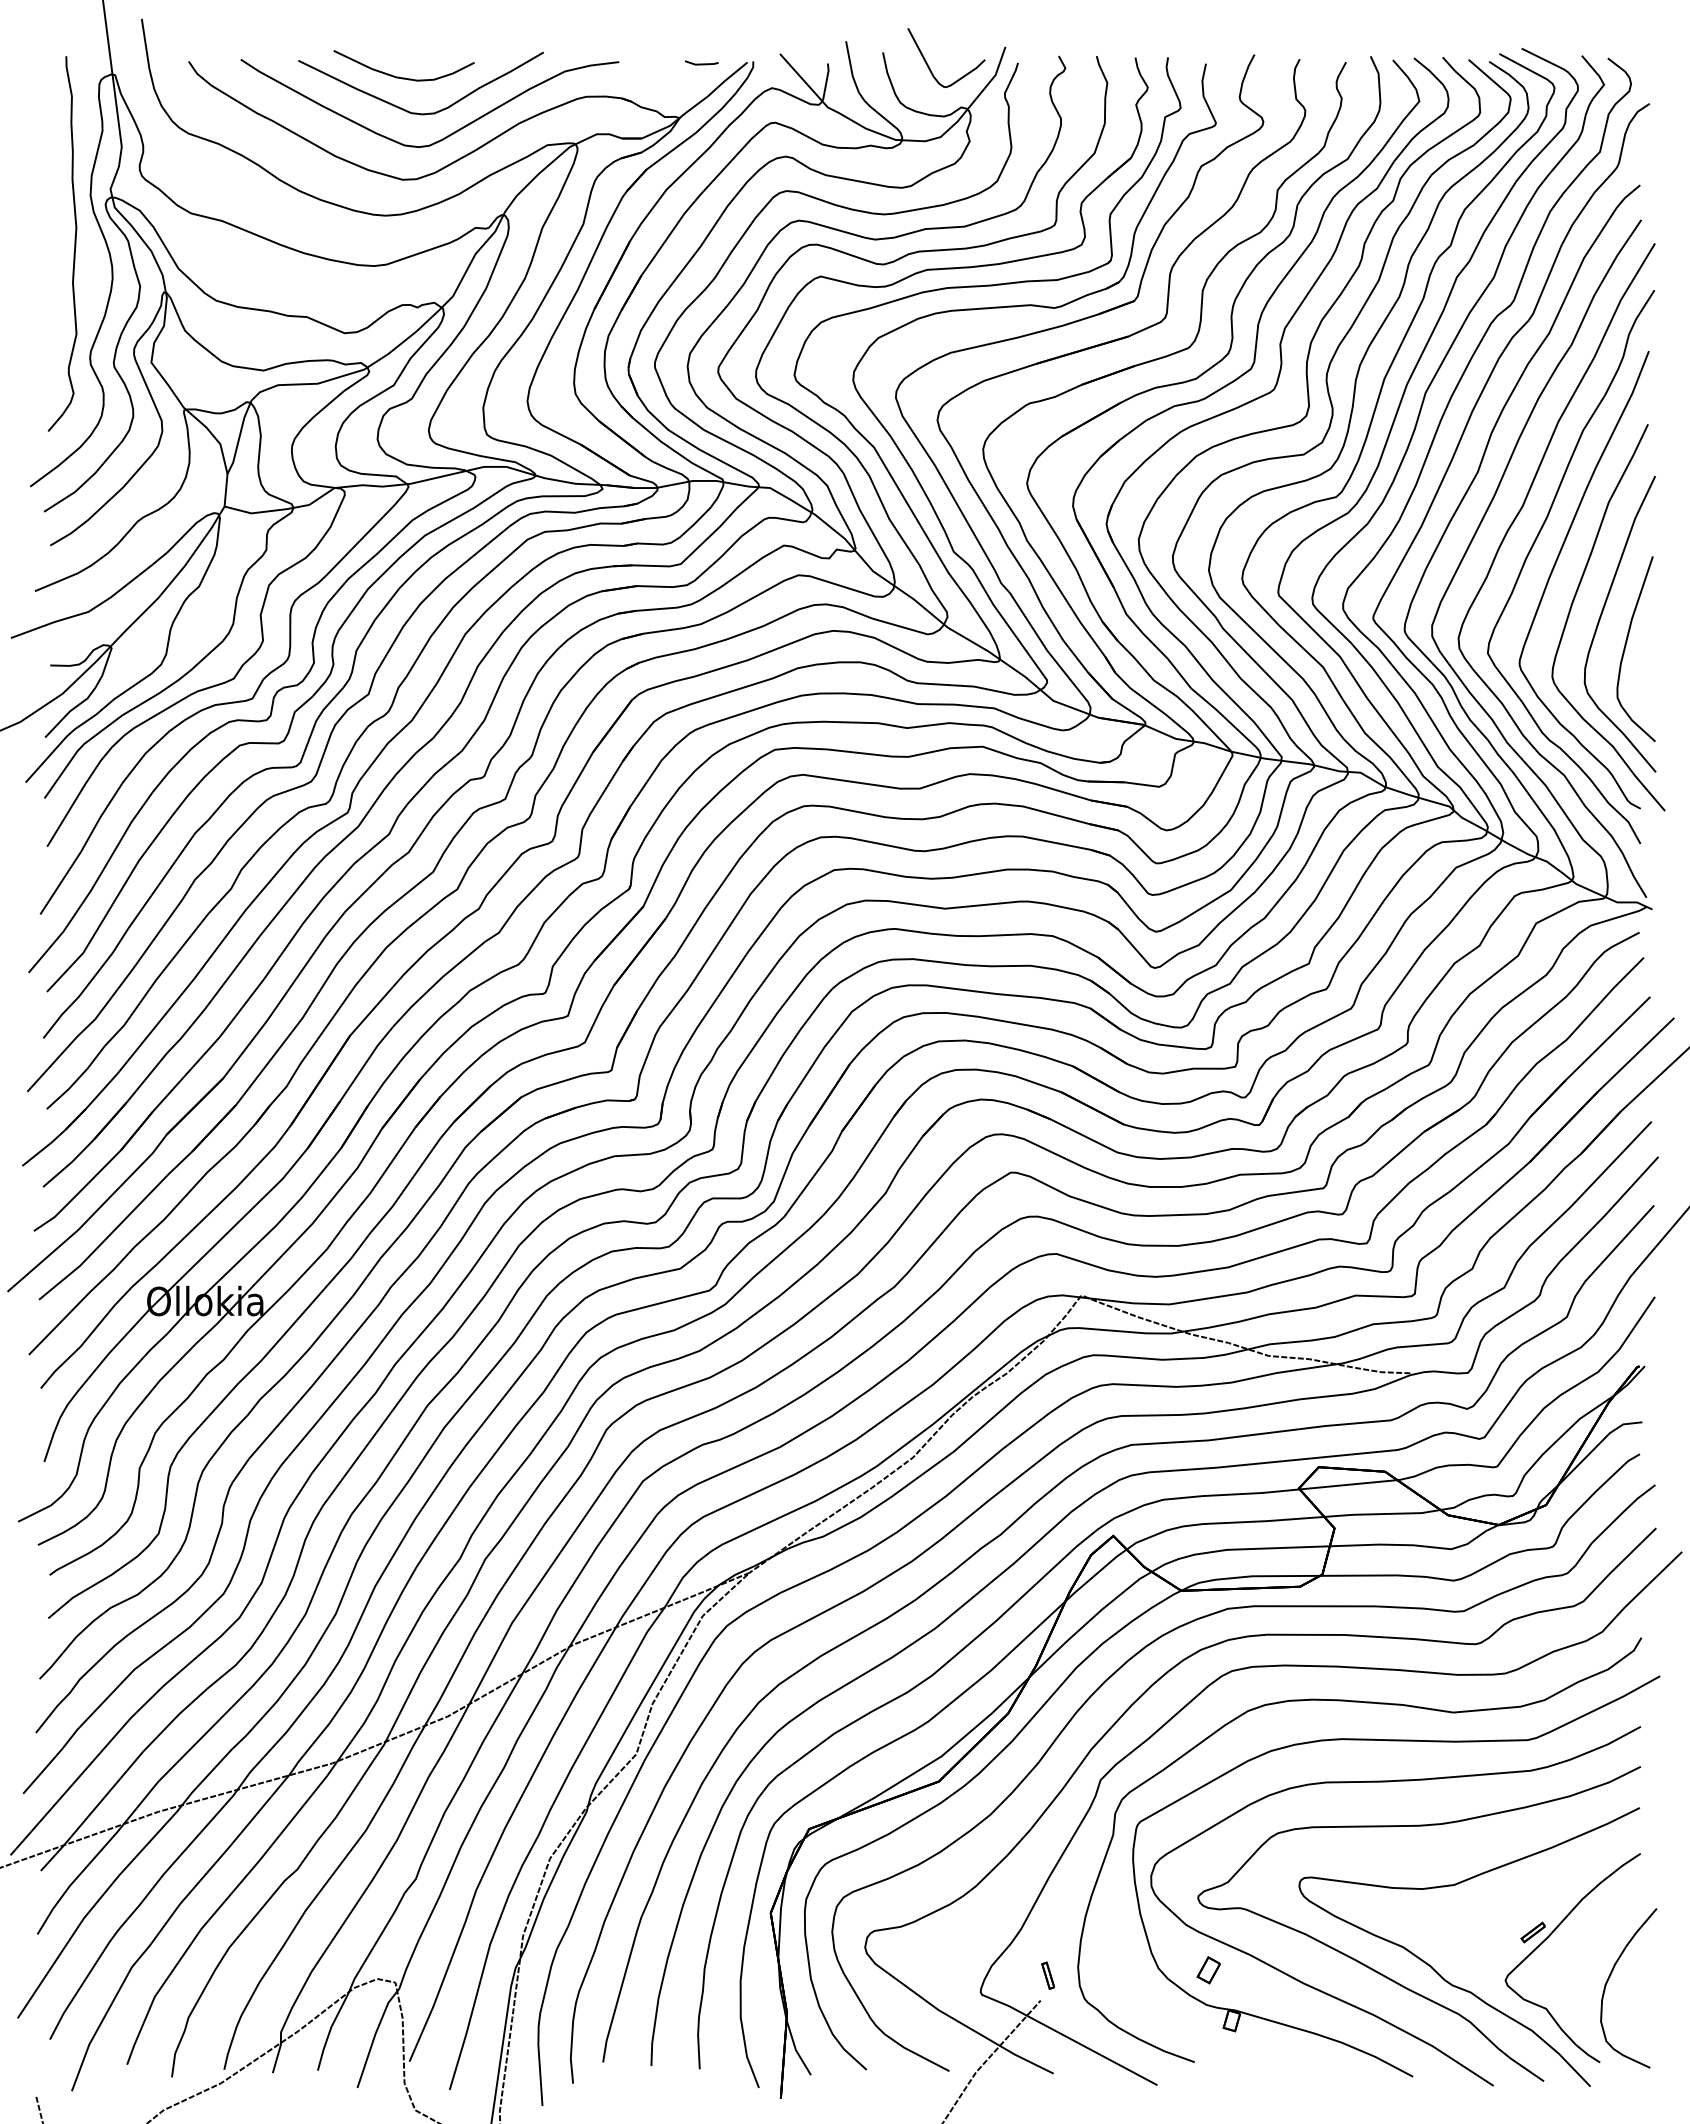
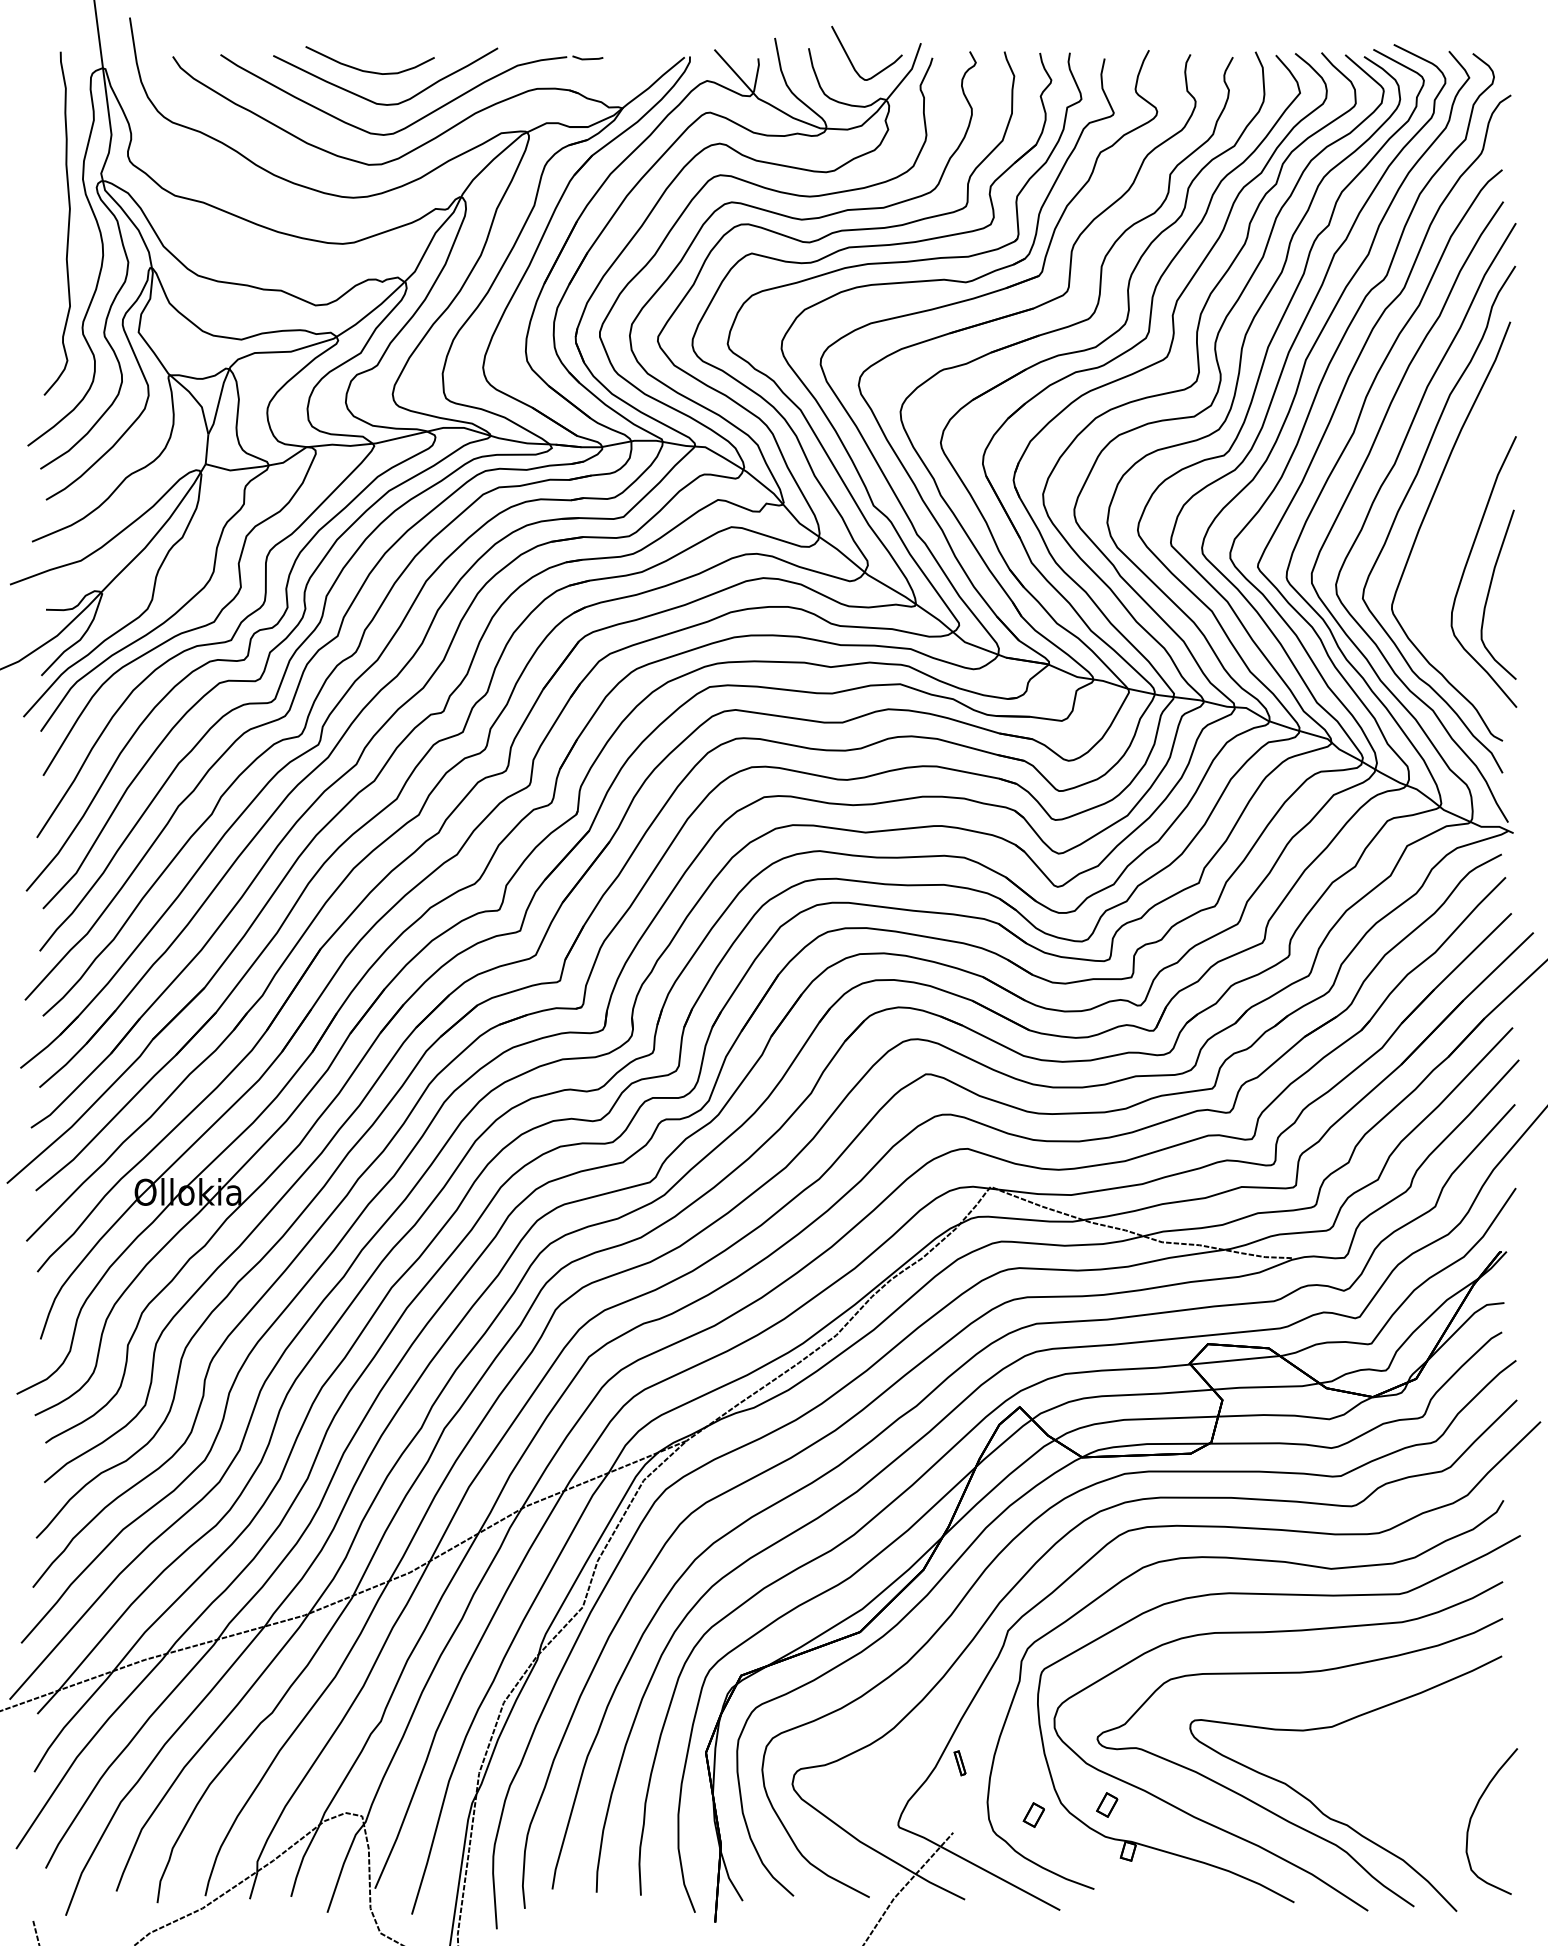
line: (701, 63) -> (587, 58), moved
curve: (1572, 606) -> (1440, 555), removed
part: (1549, 1937) -> (1419, 1774), removed
part: (1047, 1975) -> (959, 1763), moved
part: (1128, 1981) -> (1033, 1815), added

